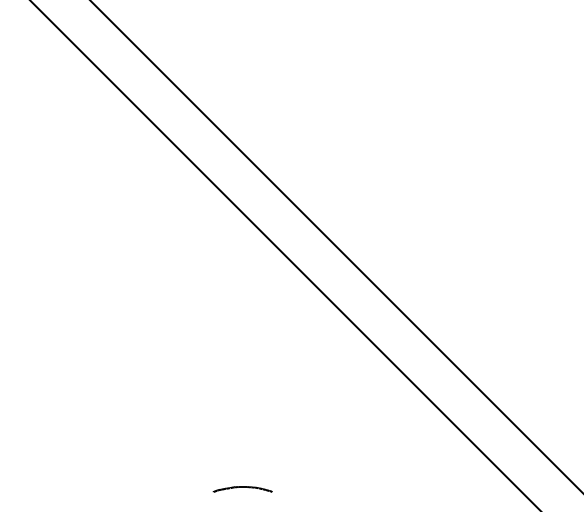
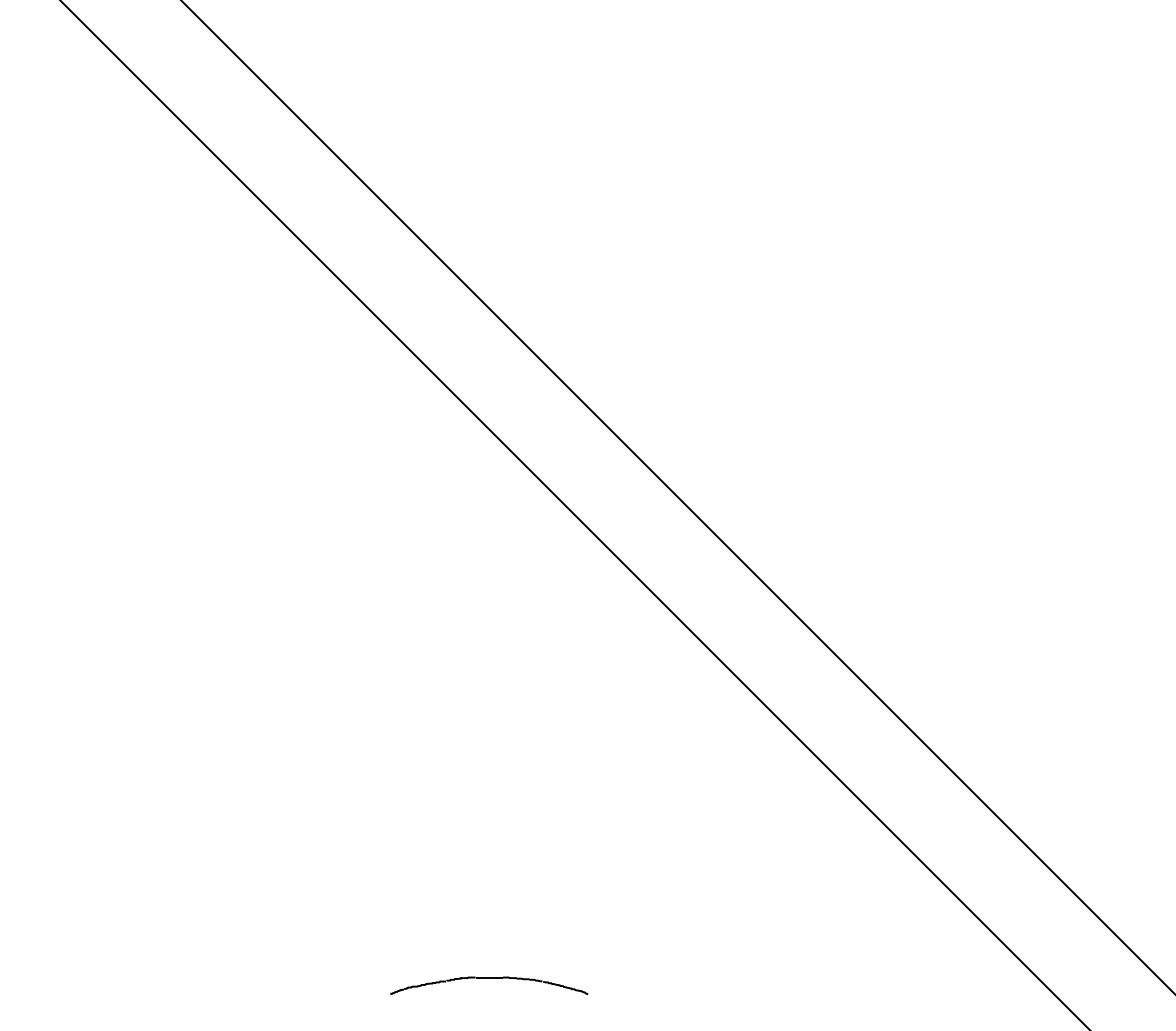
part: (242, 489) -> (488, 985), size x1.67

